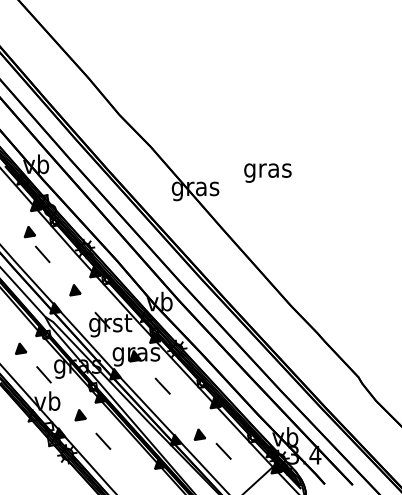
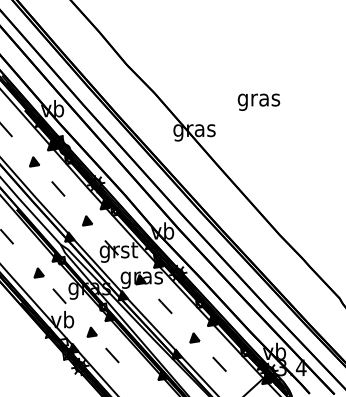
text: (267, 172) -> (258, 101), moved
part: (29, 232) -> (34, 162), moved
part: (199, 434) -> (194, 337), moved

